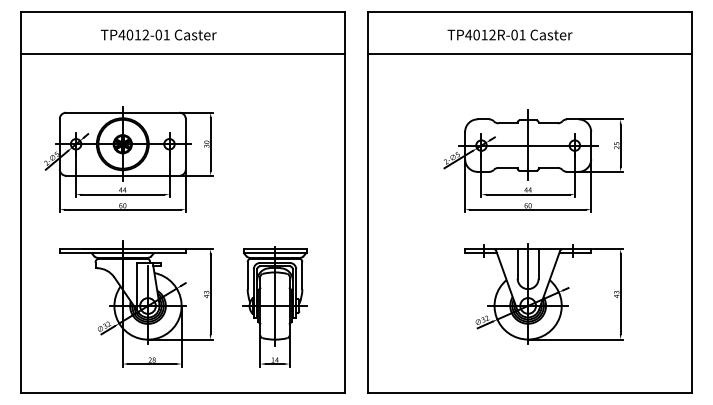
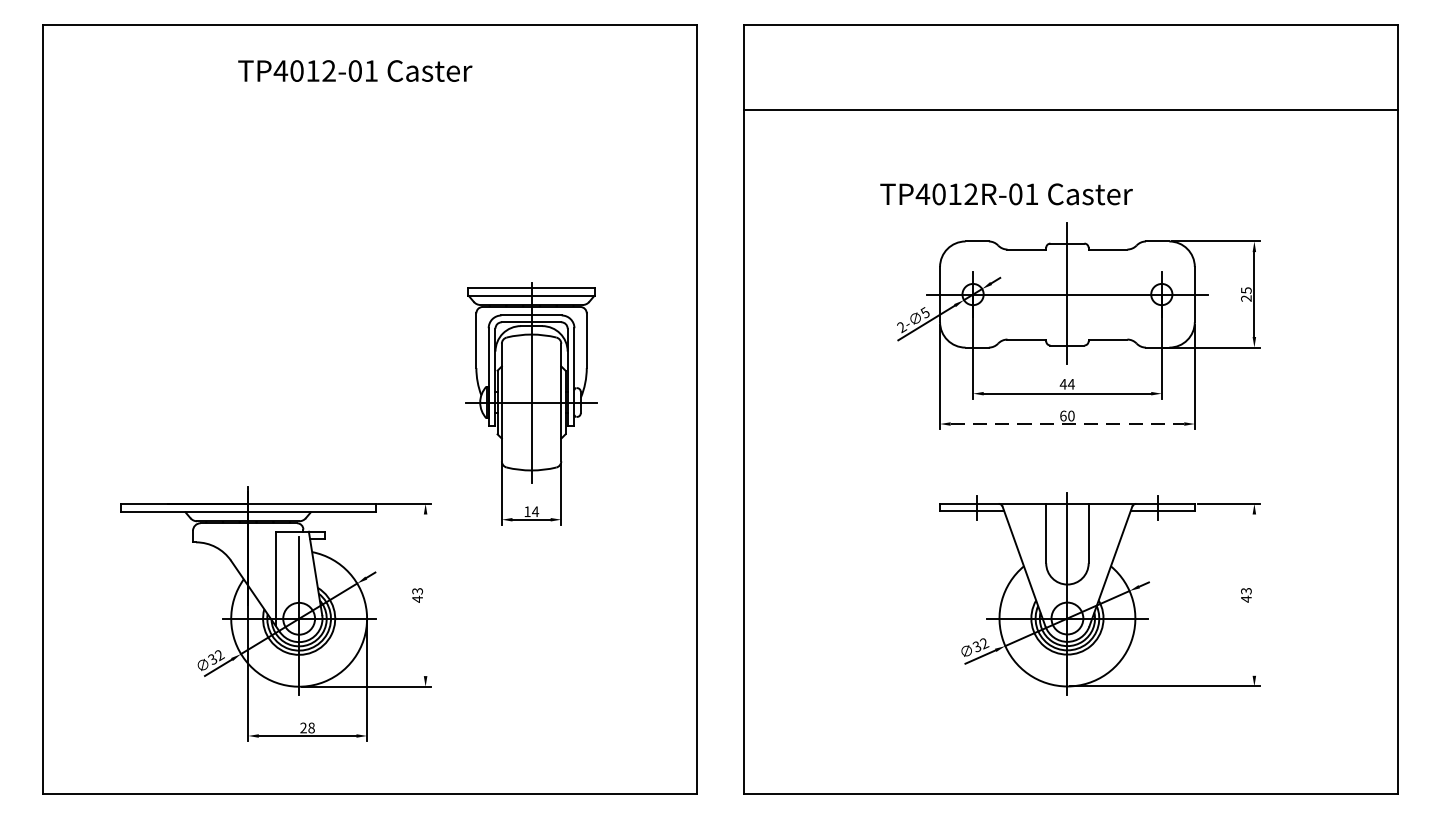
text: (158, 34) -> (354, 69), moved
text: (509, 34) -> (1005, 193), moved
line: (182, 54) -> (368, 110), removed
part: (128, 159) -> (259, 322), removed
line: (528, 209) -> (1068, 423), solid -> dashed
line: (210, 294) -> (425, 595), removed
line: (620, 294) -> (1254, 595), removed
part: (274, 306) -> (530, 403), moved

